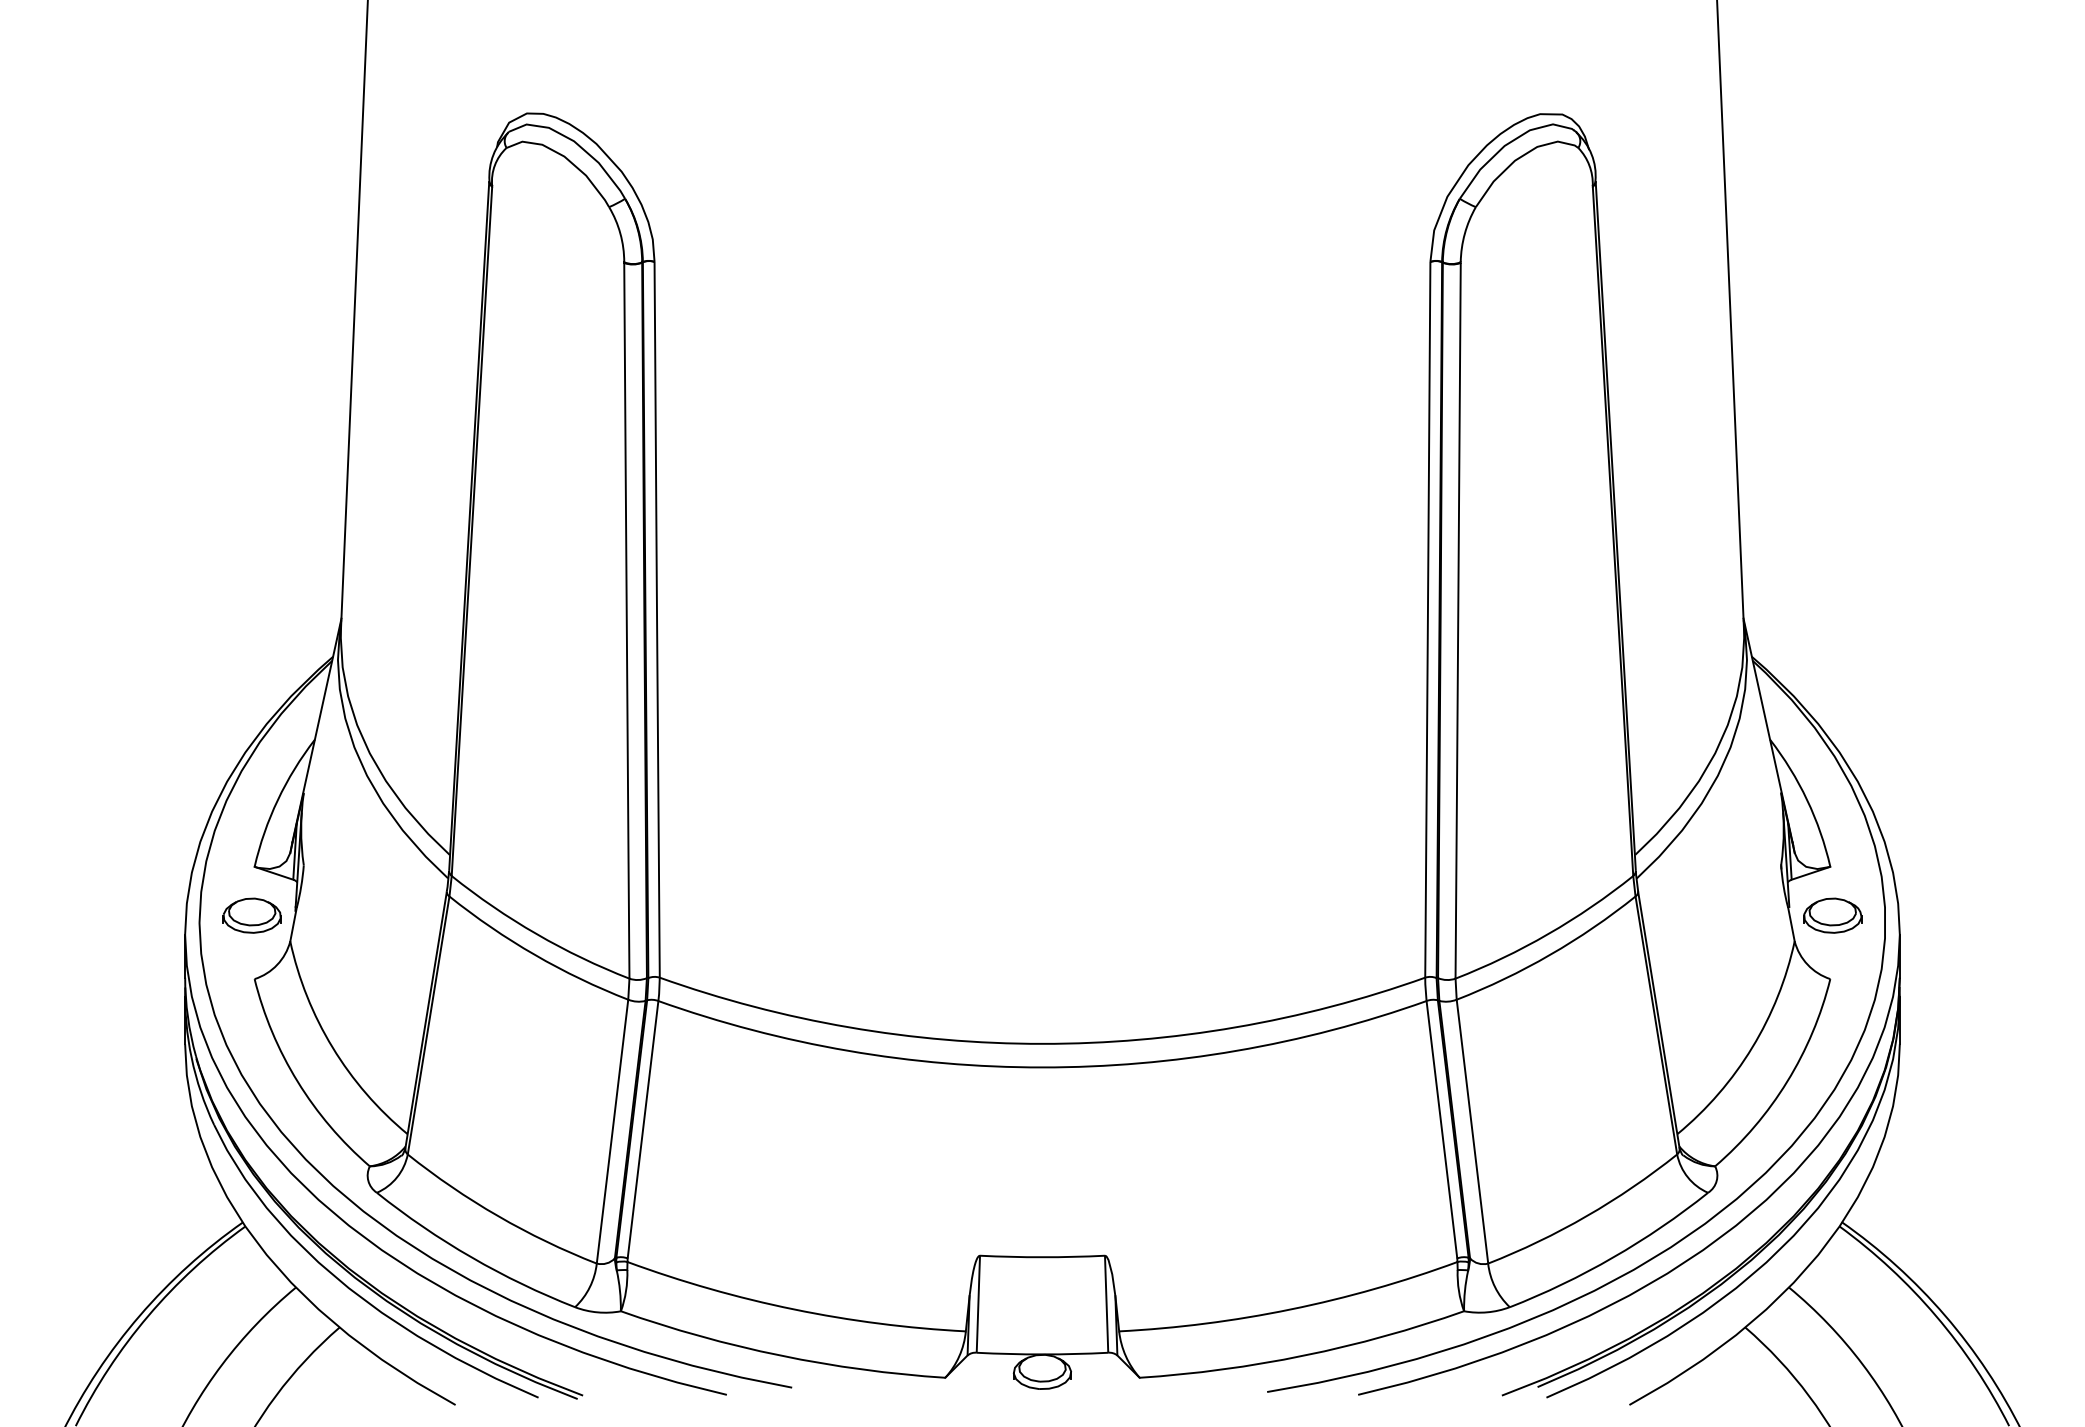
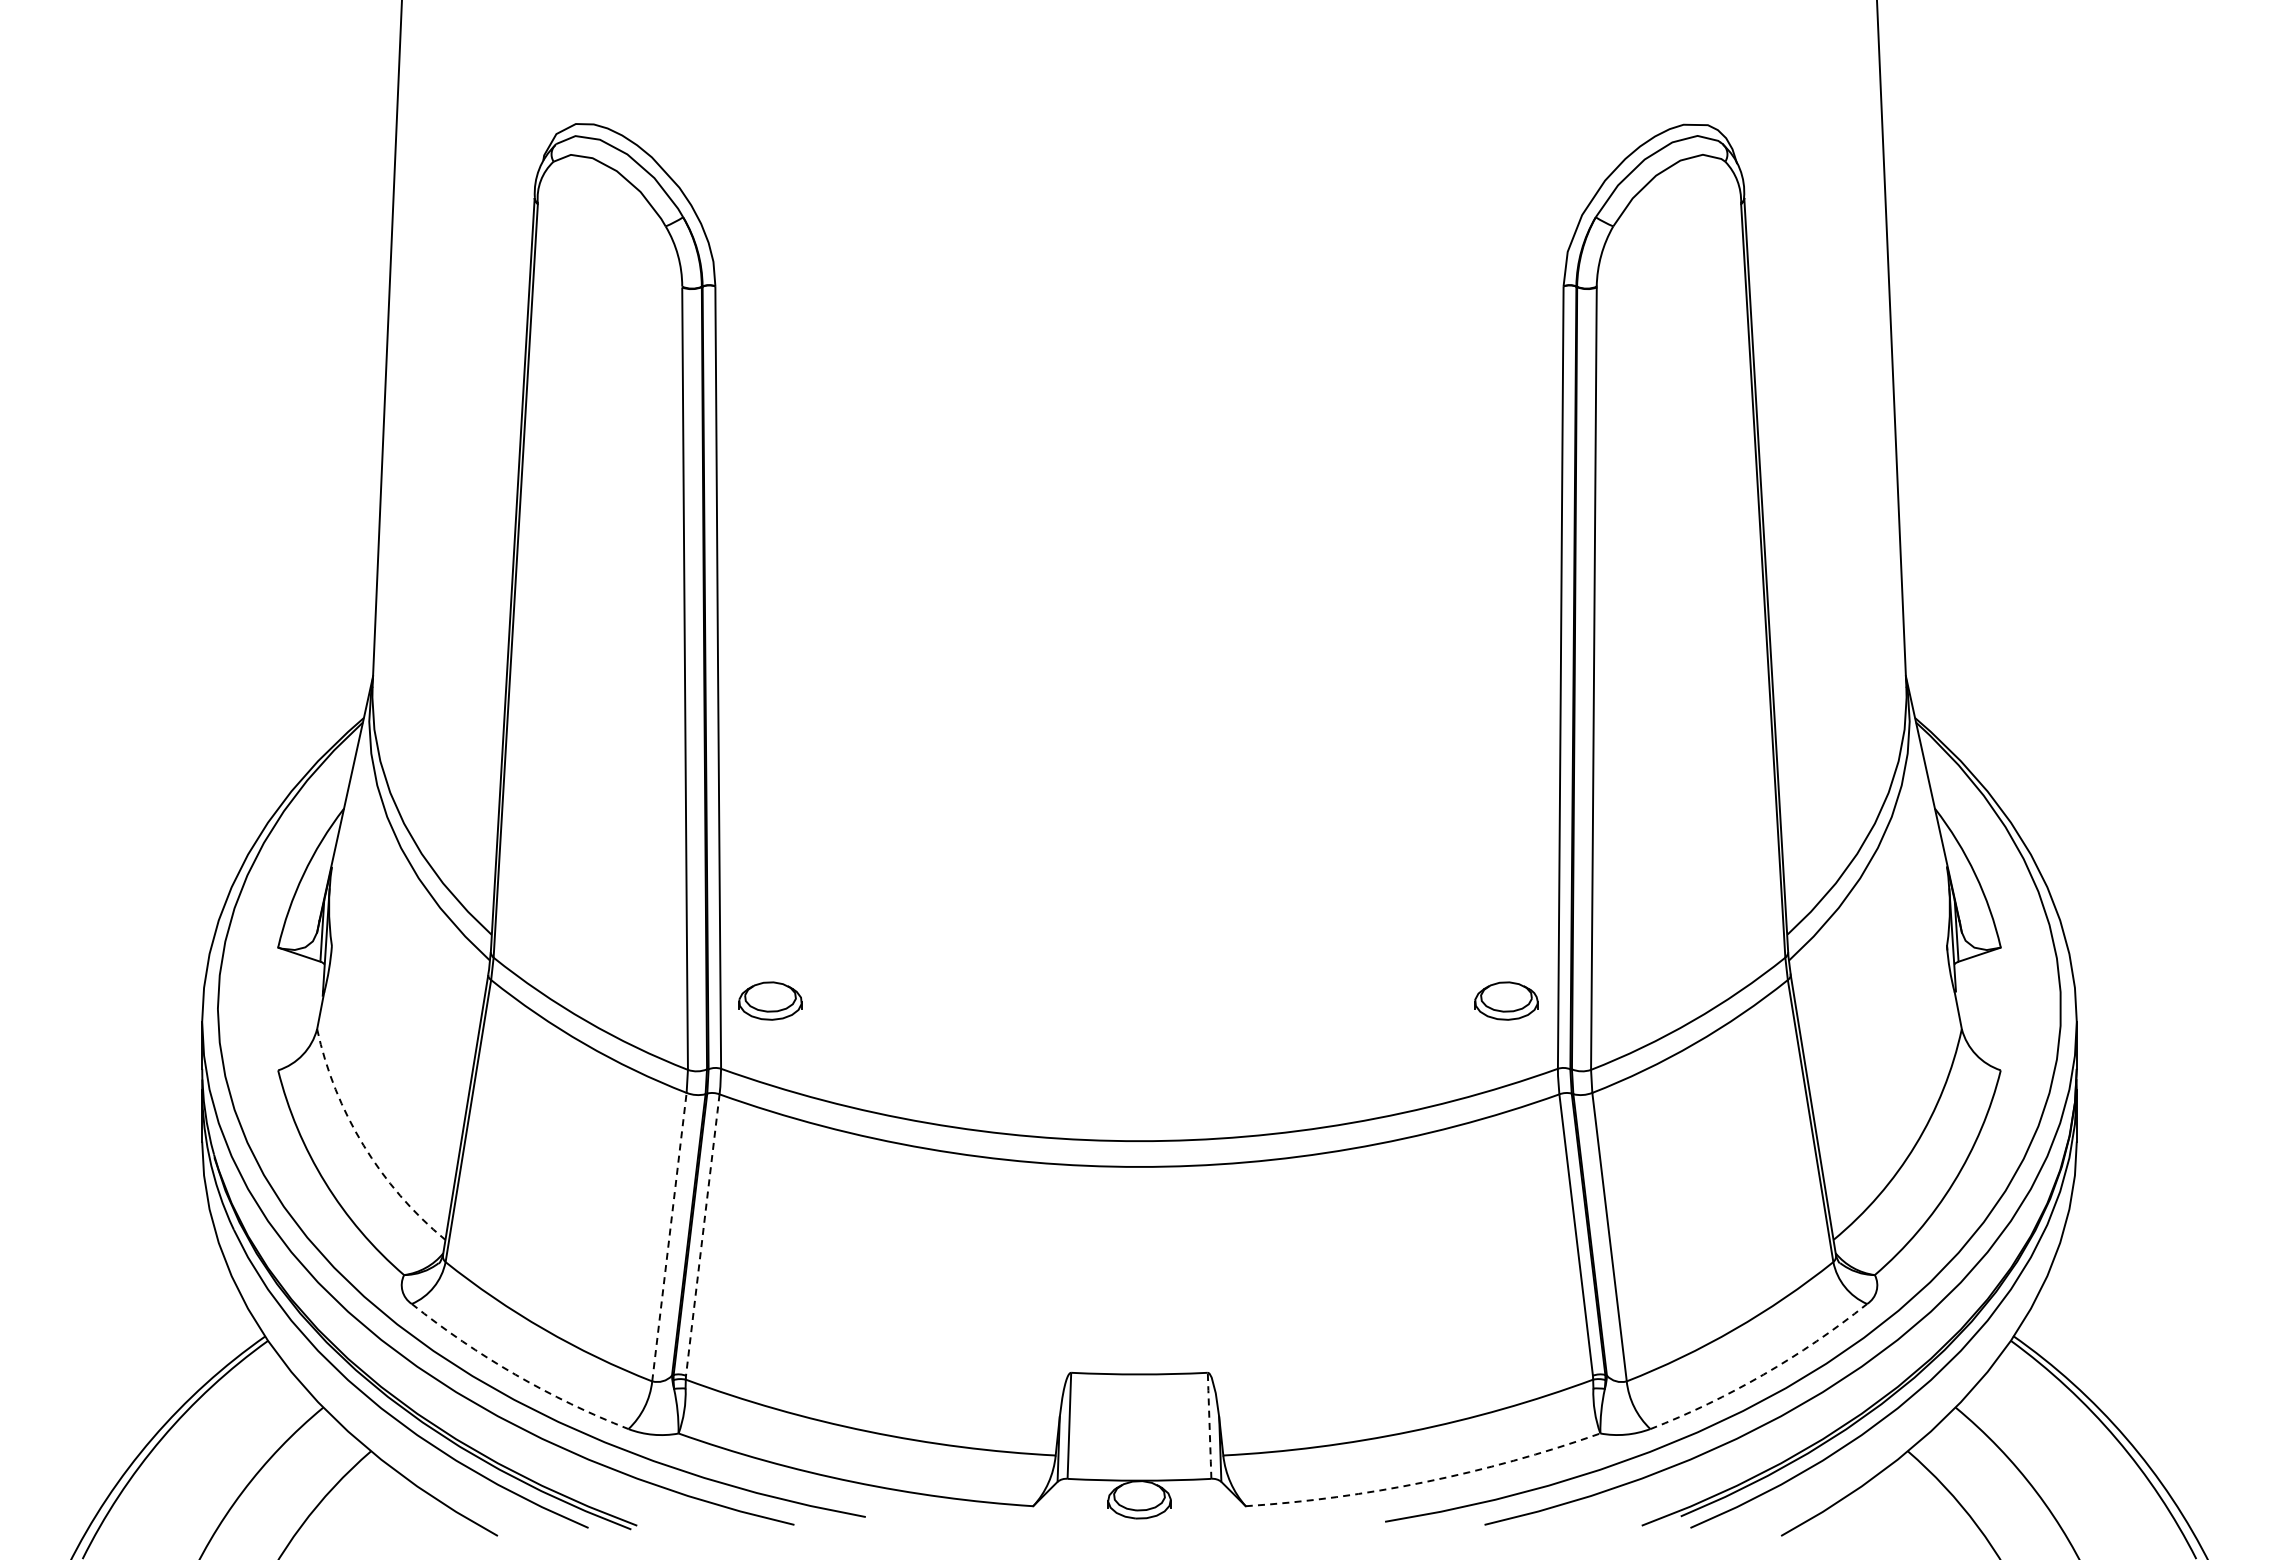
part: (252, 915) -> (770, 1000), moved
part: (1832, 915) -> (1506, 1000), moved
arc: (332, 1047) -> (363, 1145), solid -> dashed
line: (642, 1129) -> (702, 1234), solid -> dashed
line: (612, 1131) -> (669, 1237), solid -> dashed
arc: (471, 1257) -> (515, 1374), solid -> dashed
arc: (1613, 1257) -> (1763, 1374), solid -> dashed
line: (1106, 1303) -> (1209, 1425), solid -> dashed
arc: (1304, 1356) -> (1425, 1482), solid -> dashed

